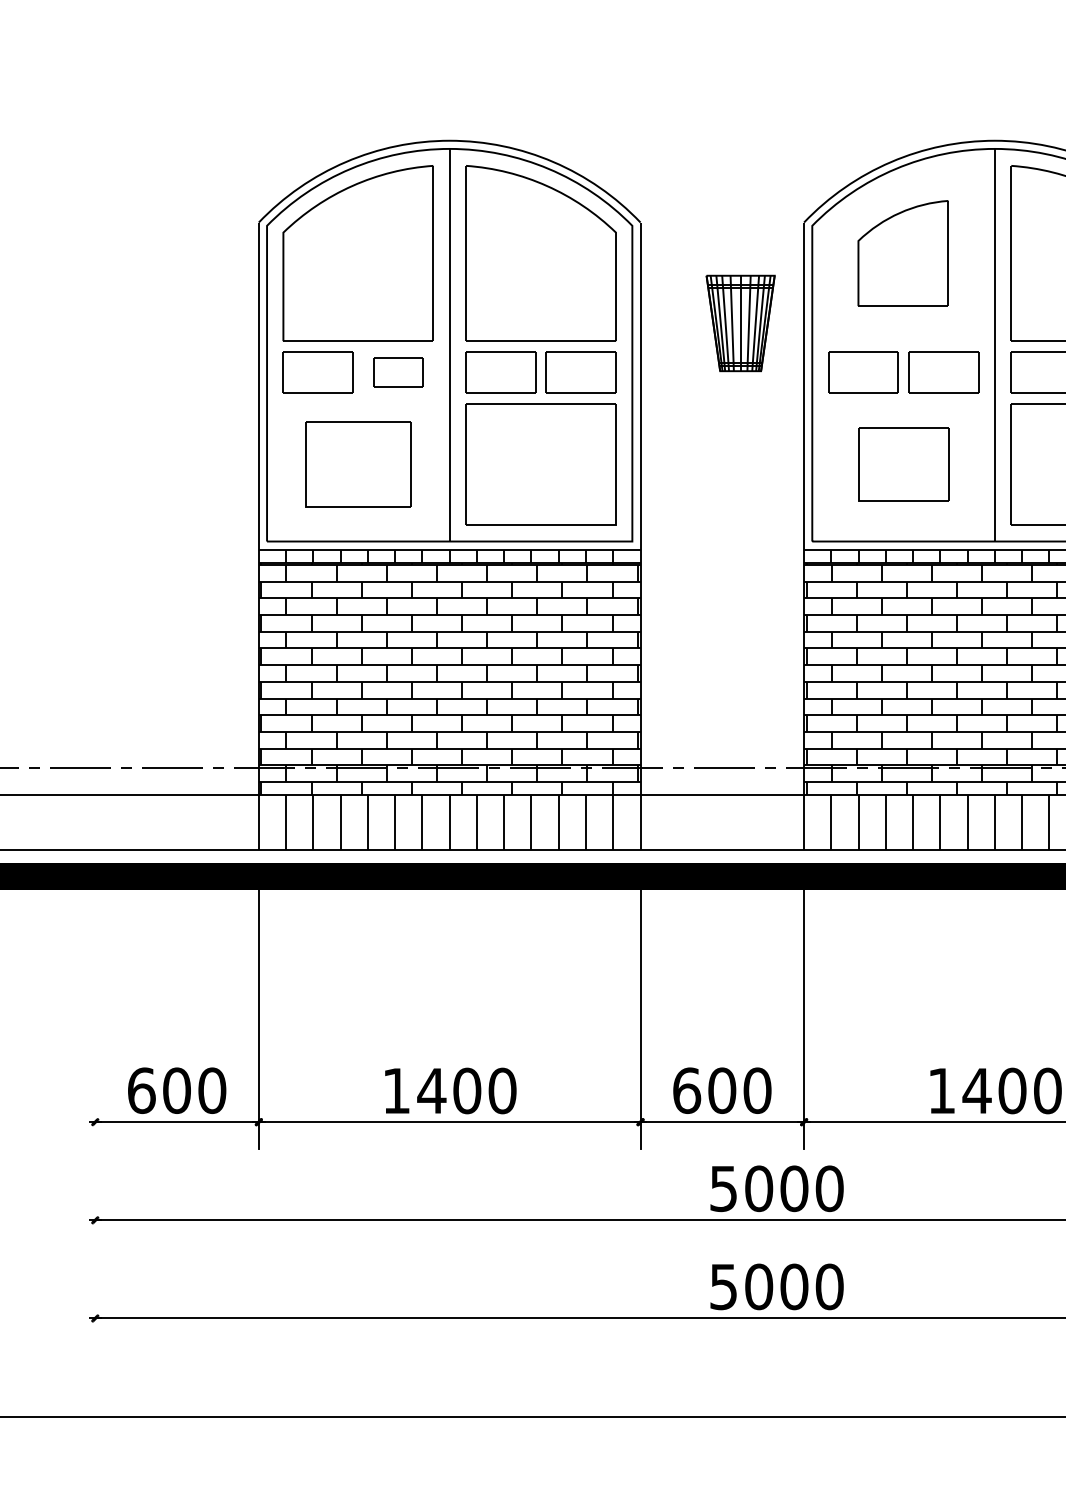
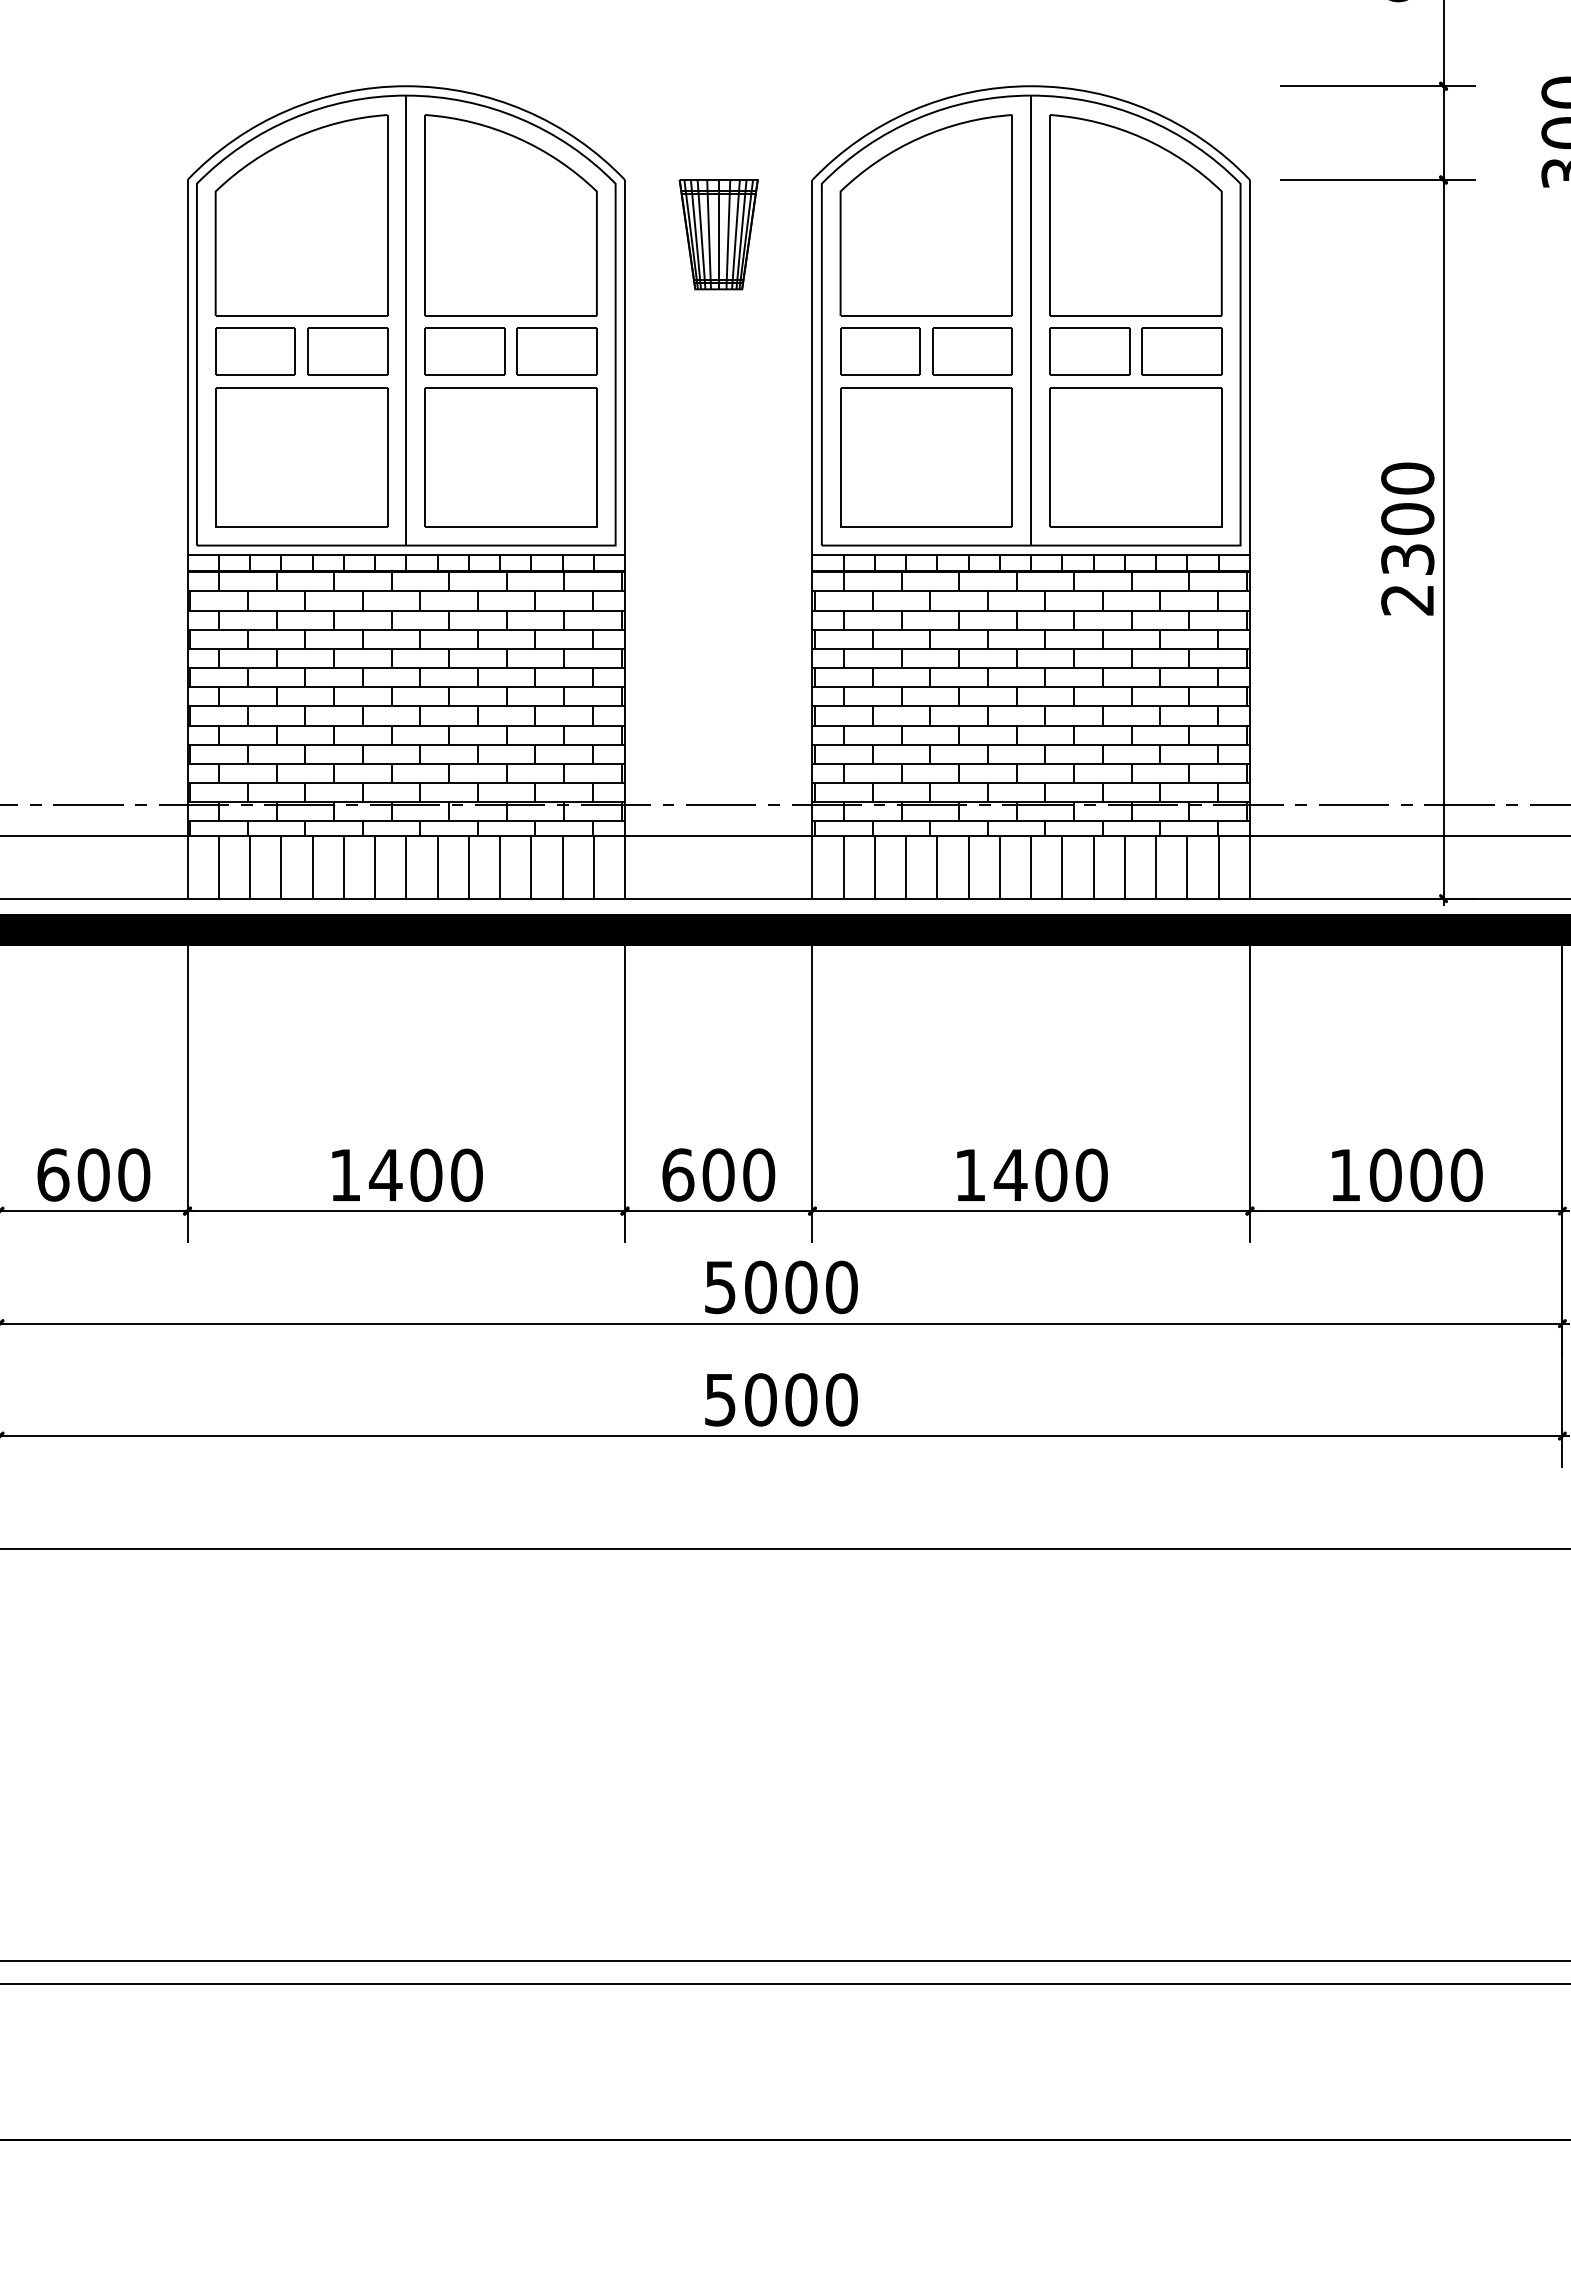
part: (902, 253) -> (925, 215), size x1.67
part: (740, 323) -> (718, 234), moved
part: (398, 372) -> (347, 351), size x1.43
part: (358, 464) -> (301, 457), size x1.43
part: (903, 464) -> (926, 457), size x1.67

